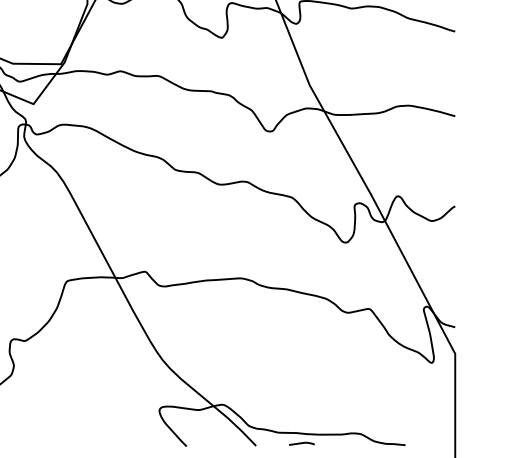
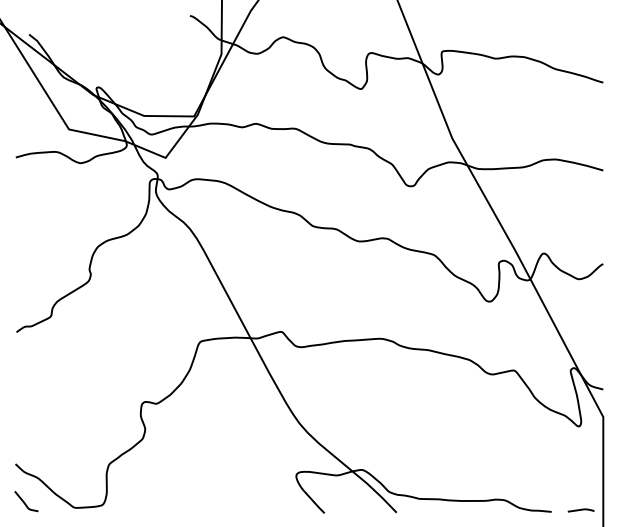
curve: (301, 443) -> (580, 510), moved

